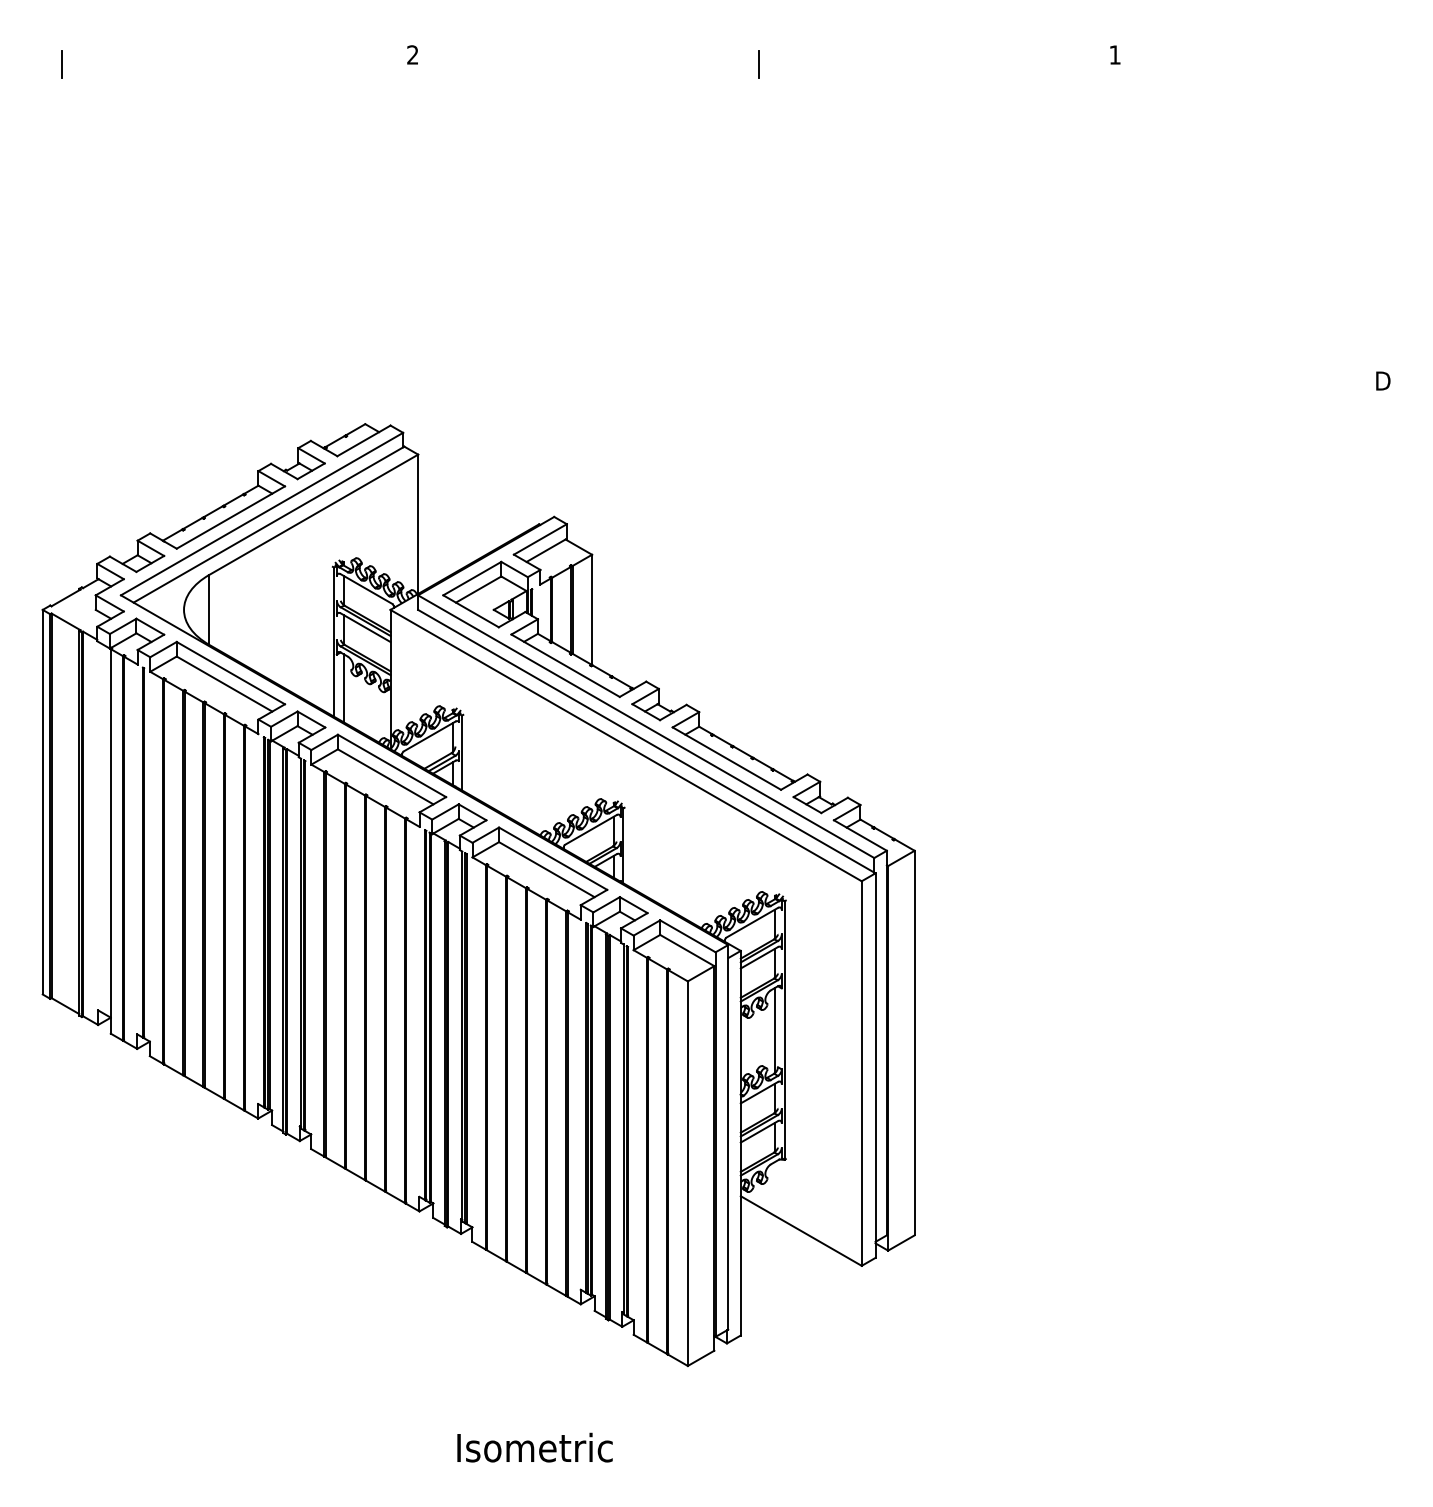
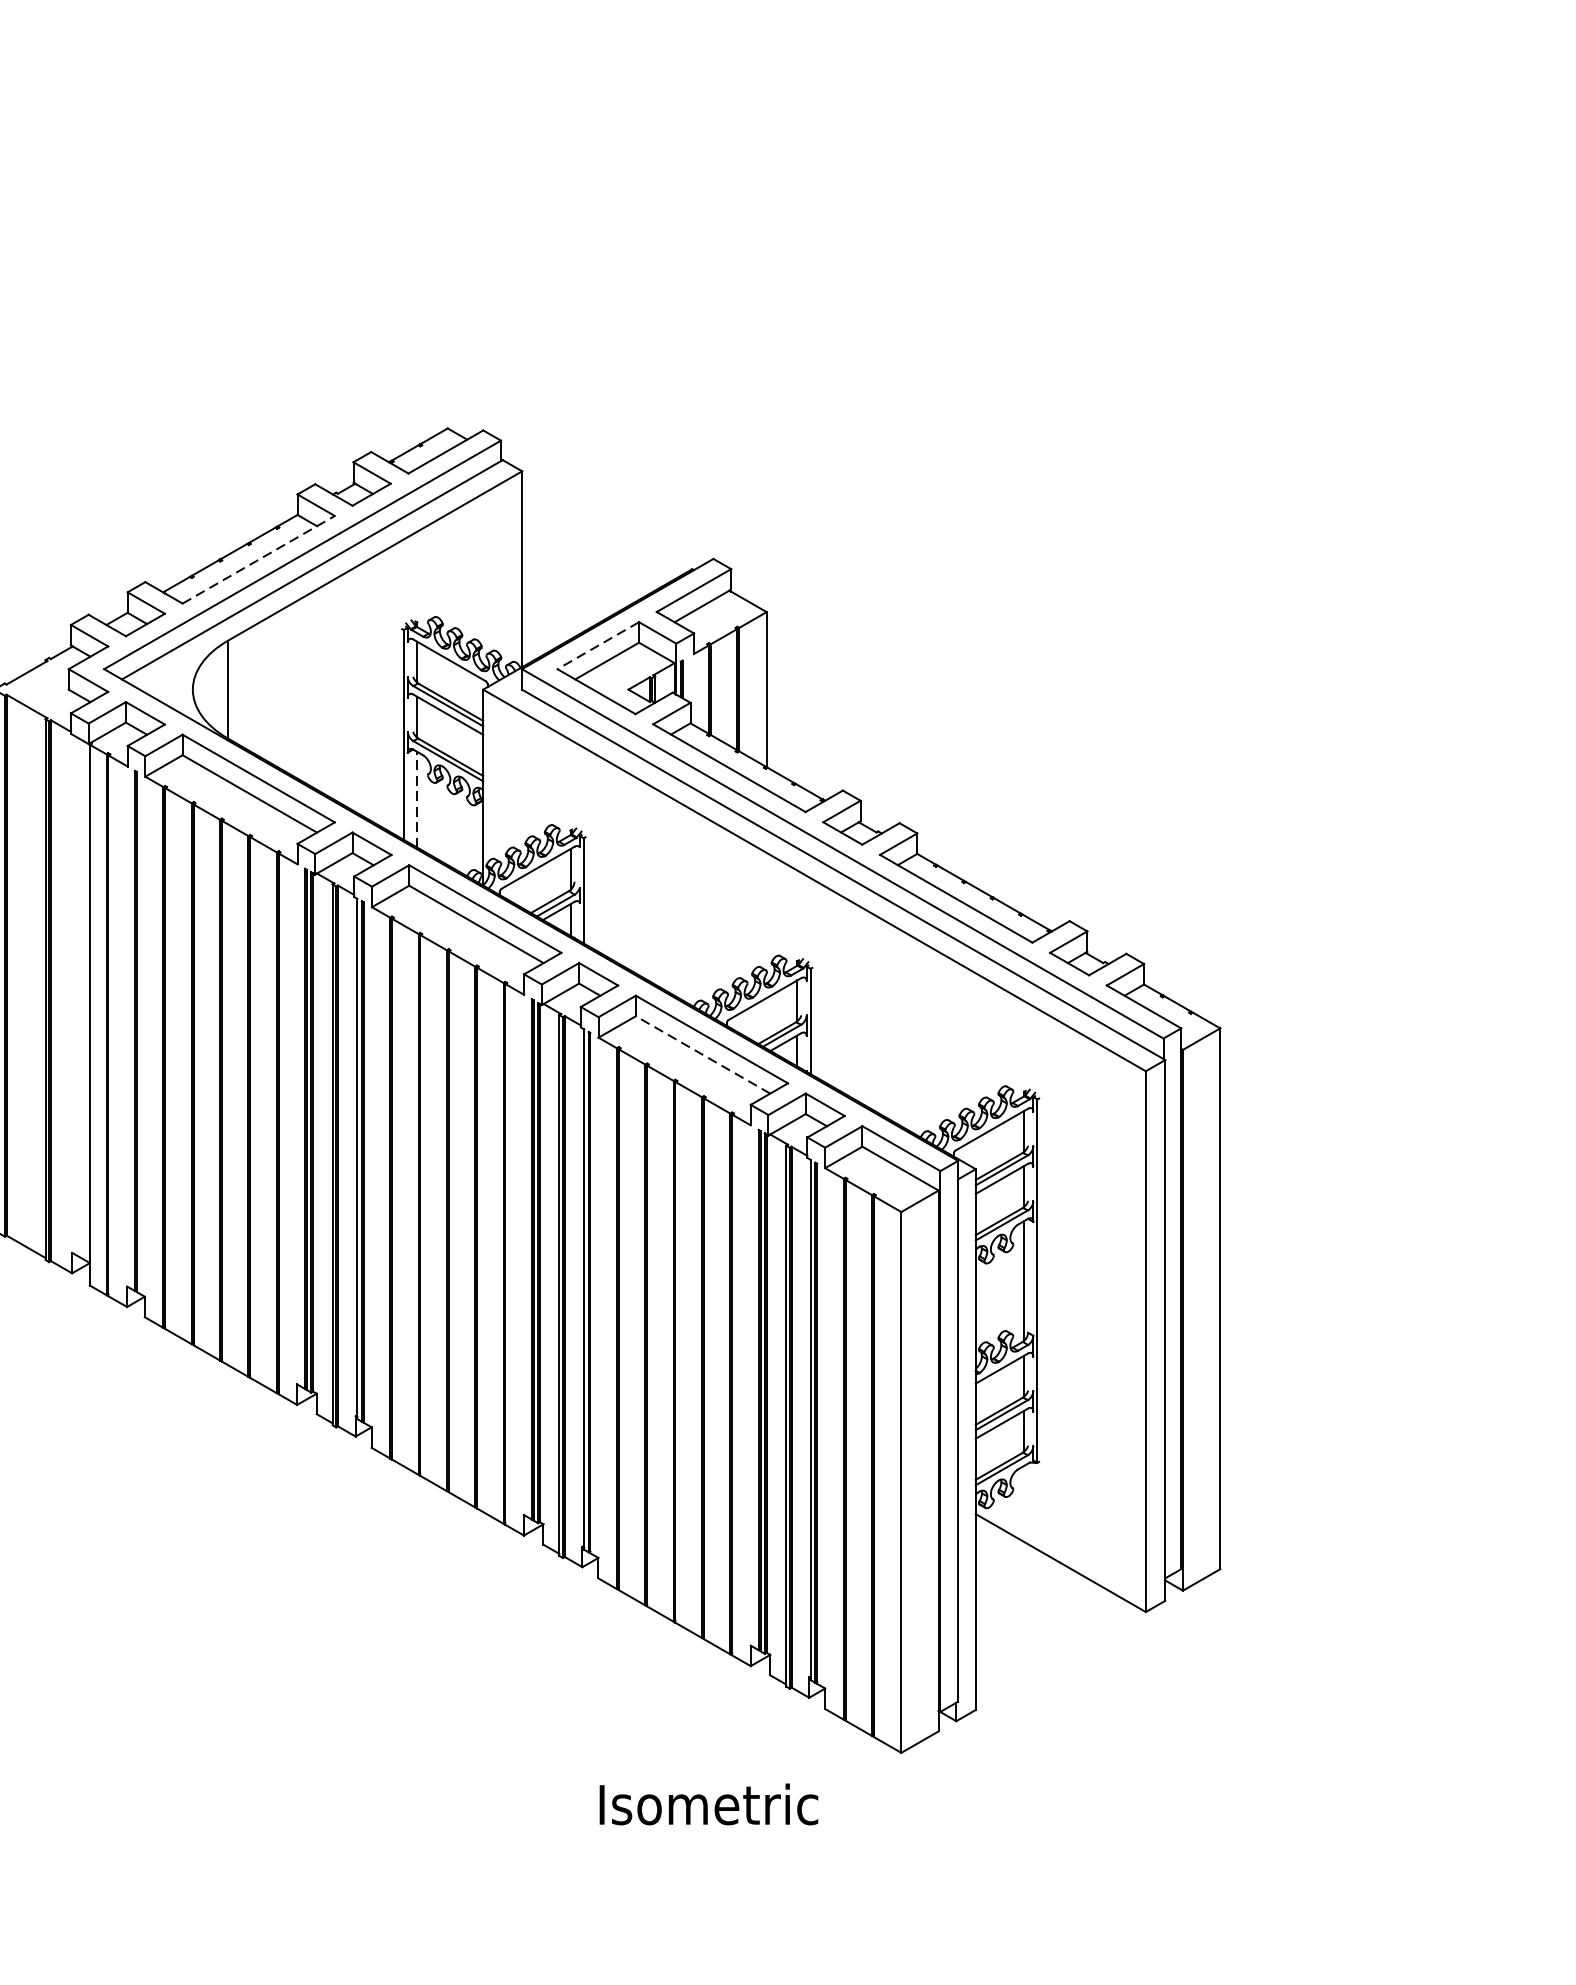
line: (231, 517) -> (259, 559), solid -> dashed
line: (471, 578) -> (597, 645), solid -> dashed
line: (343, 687) -> (417, 798), solid -> dashed
line: (546, 869) -> (702, 1054), solid -> dashed
text: (534, 1447) -> (708, 1804), moved

